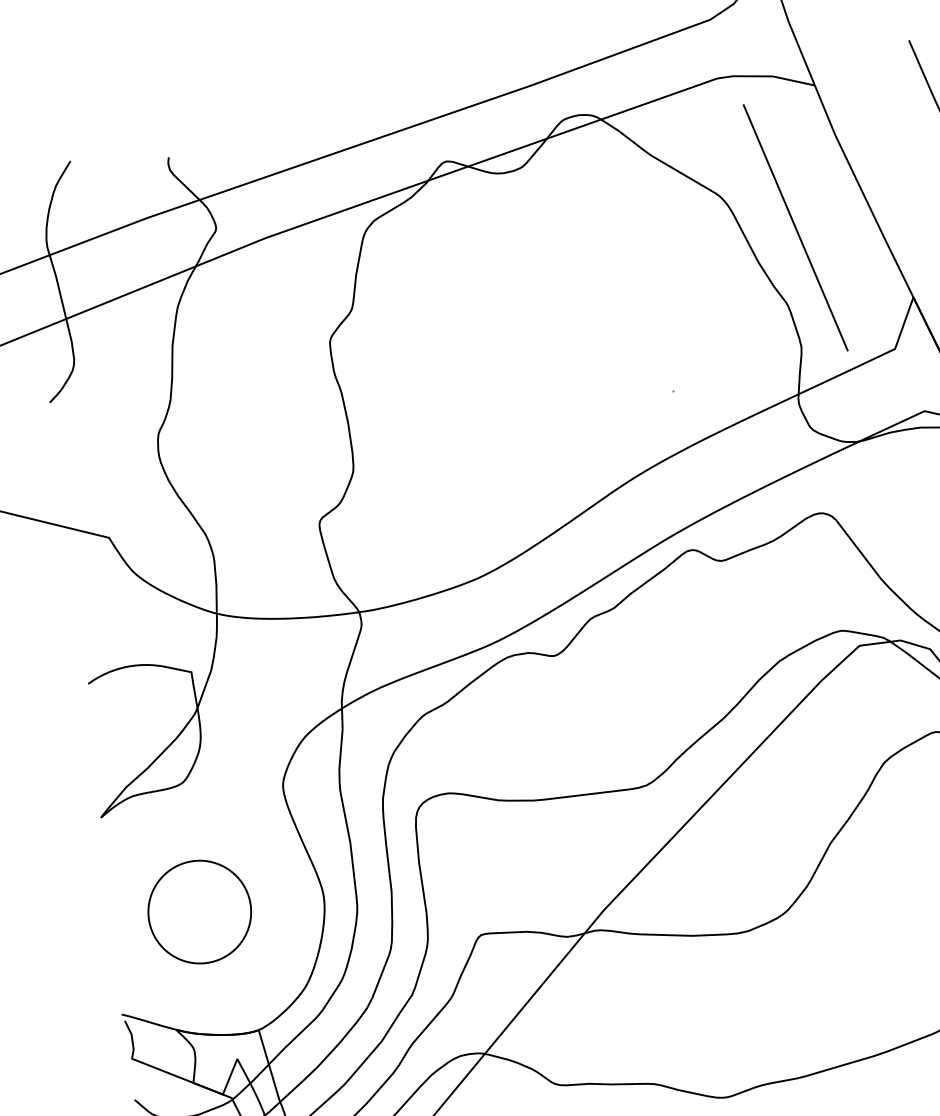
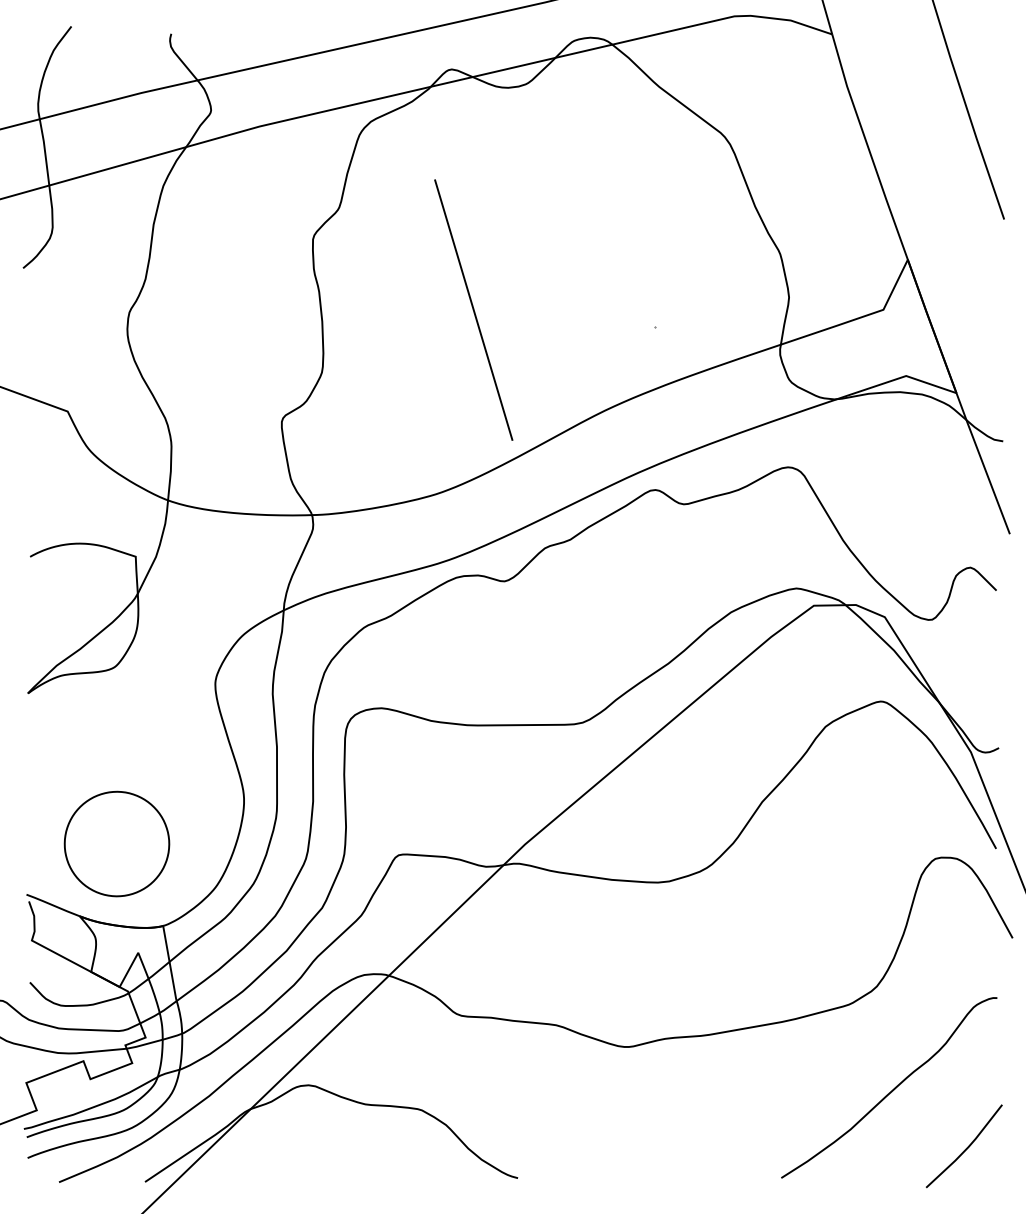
line: (795, 227) -> (473, 309), moved
part: (199, 911) -> (116, 843), moved

